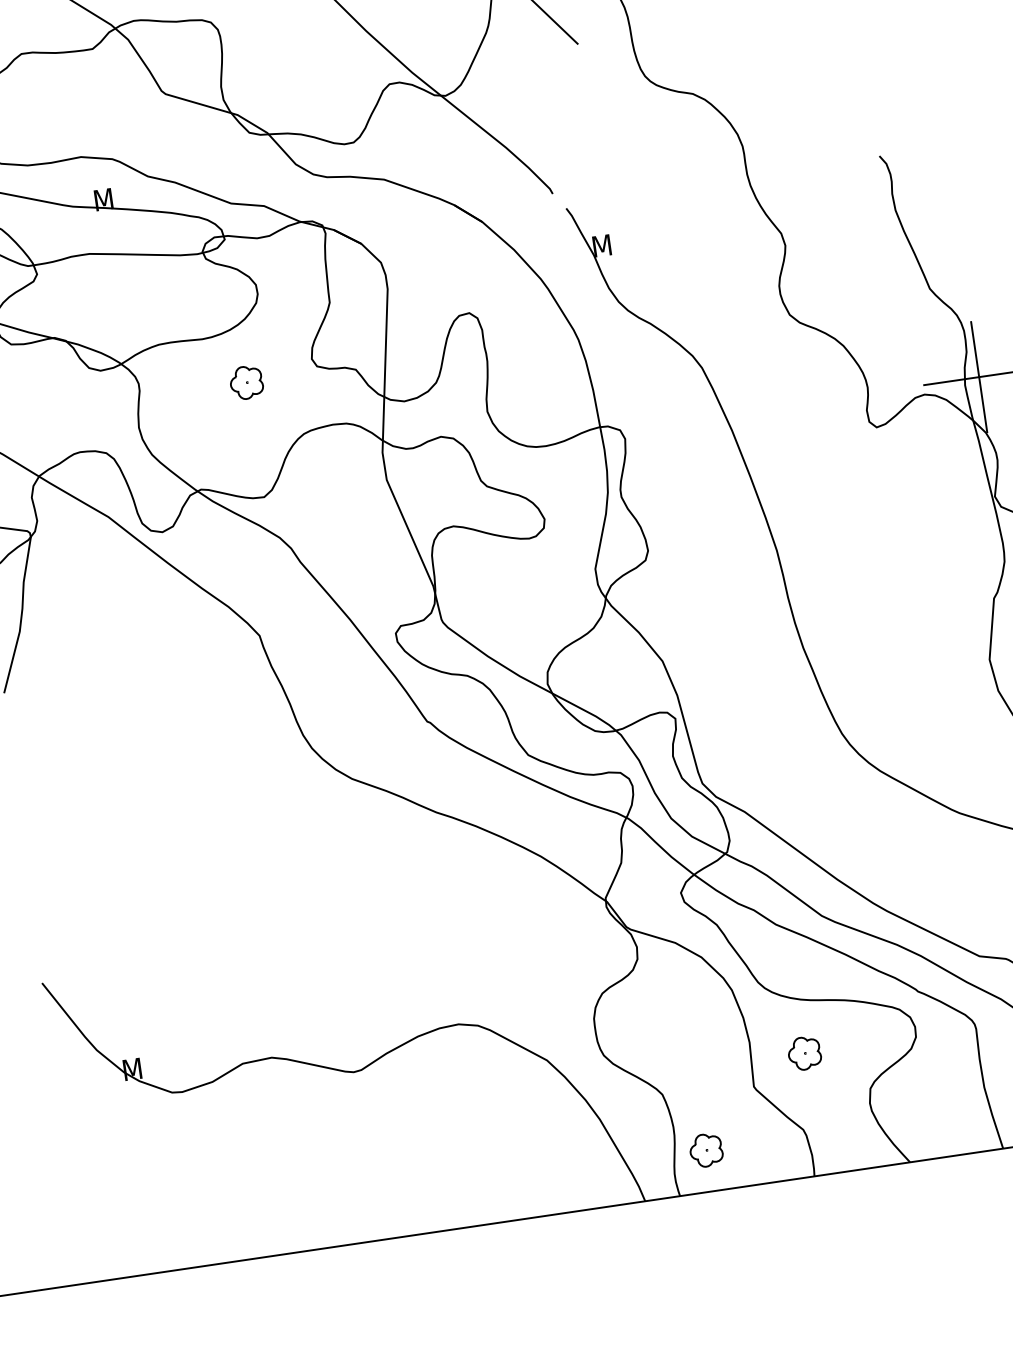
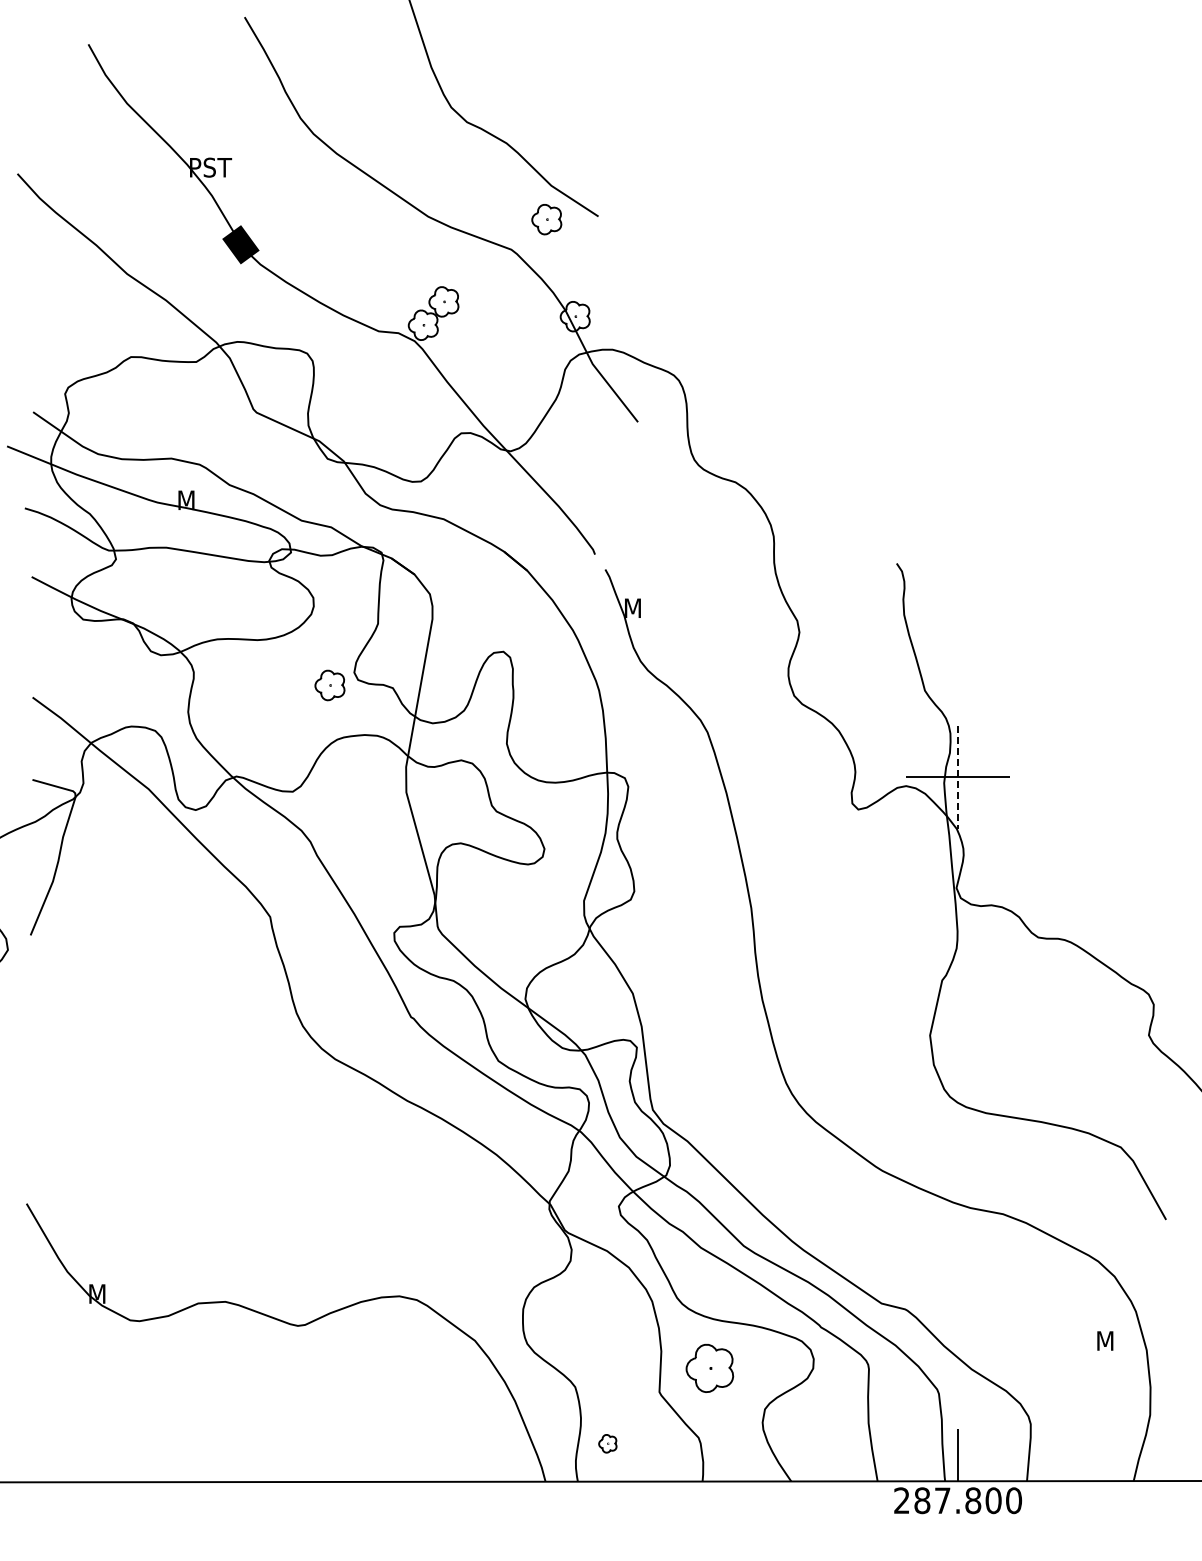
line: (979, 377) -> (958, 777), solid -> dashed
part: (246, 382) -> (329, 685), moved
part: (804, 1053) -> (709, 1368), size x1.6
part: (705, 1150) -> (607, 1443), size x0.6

